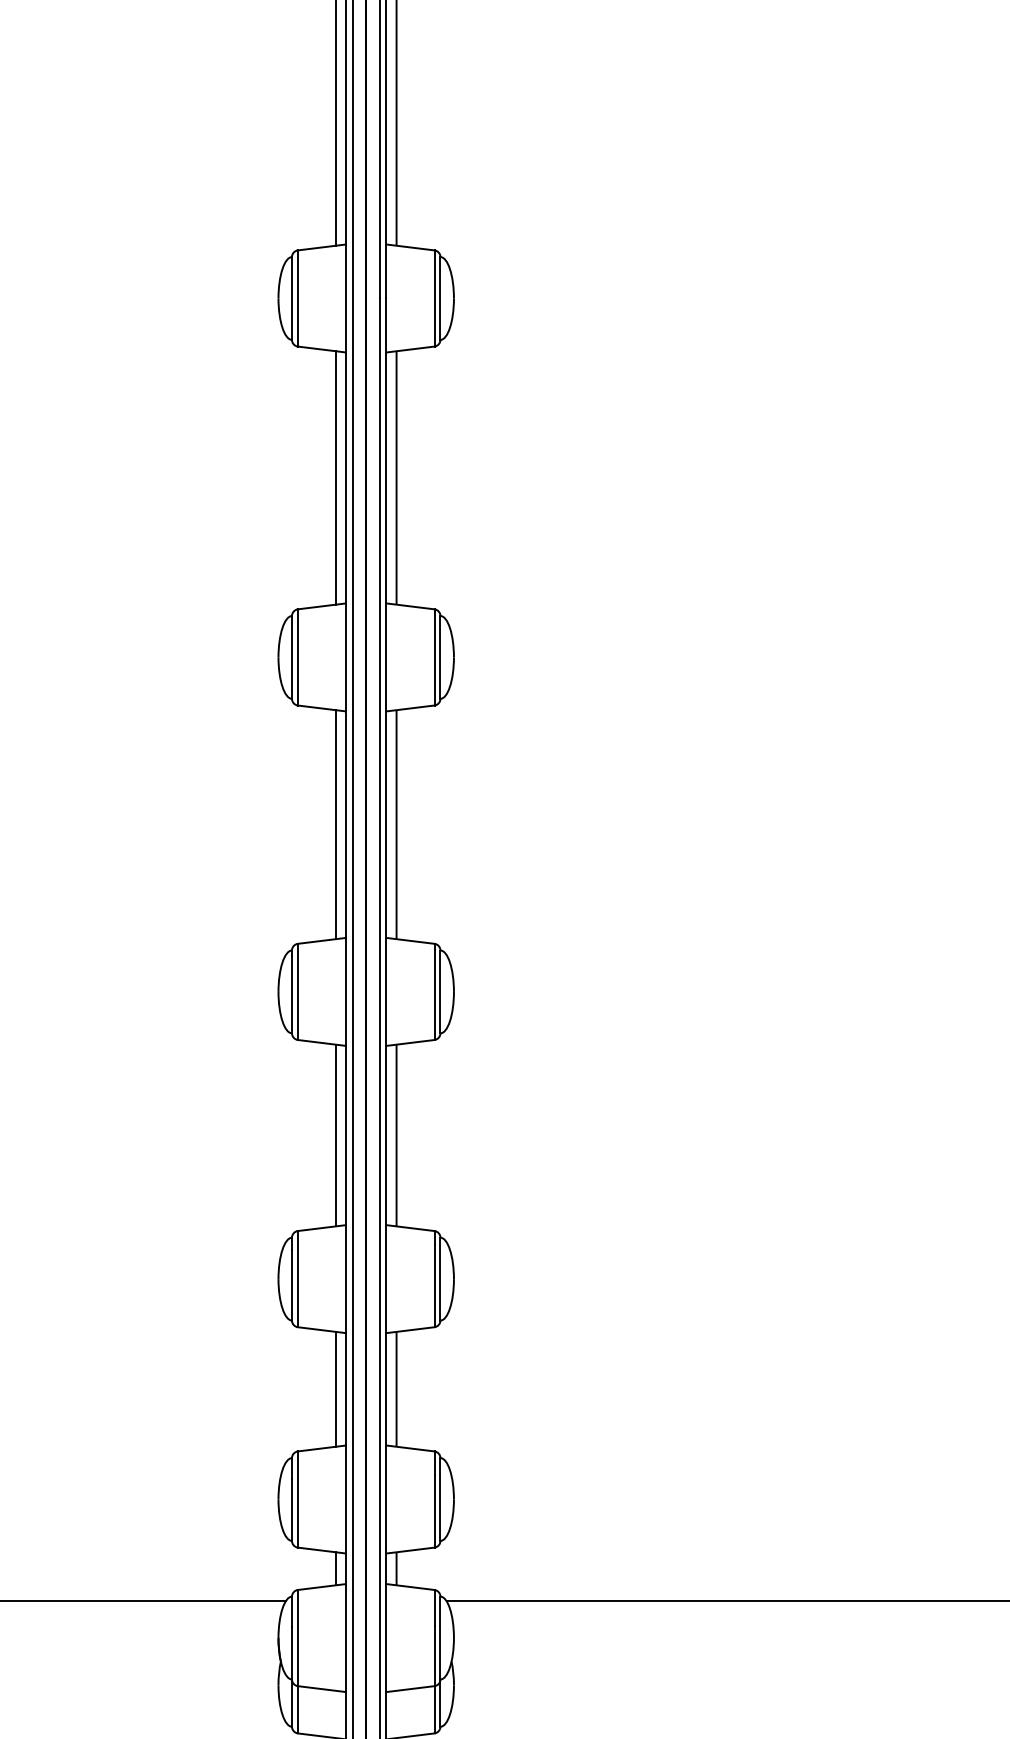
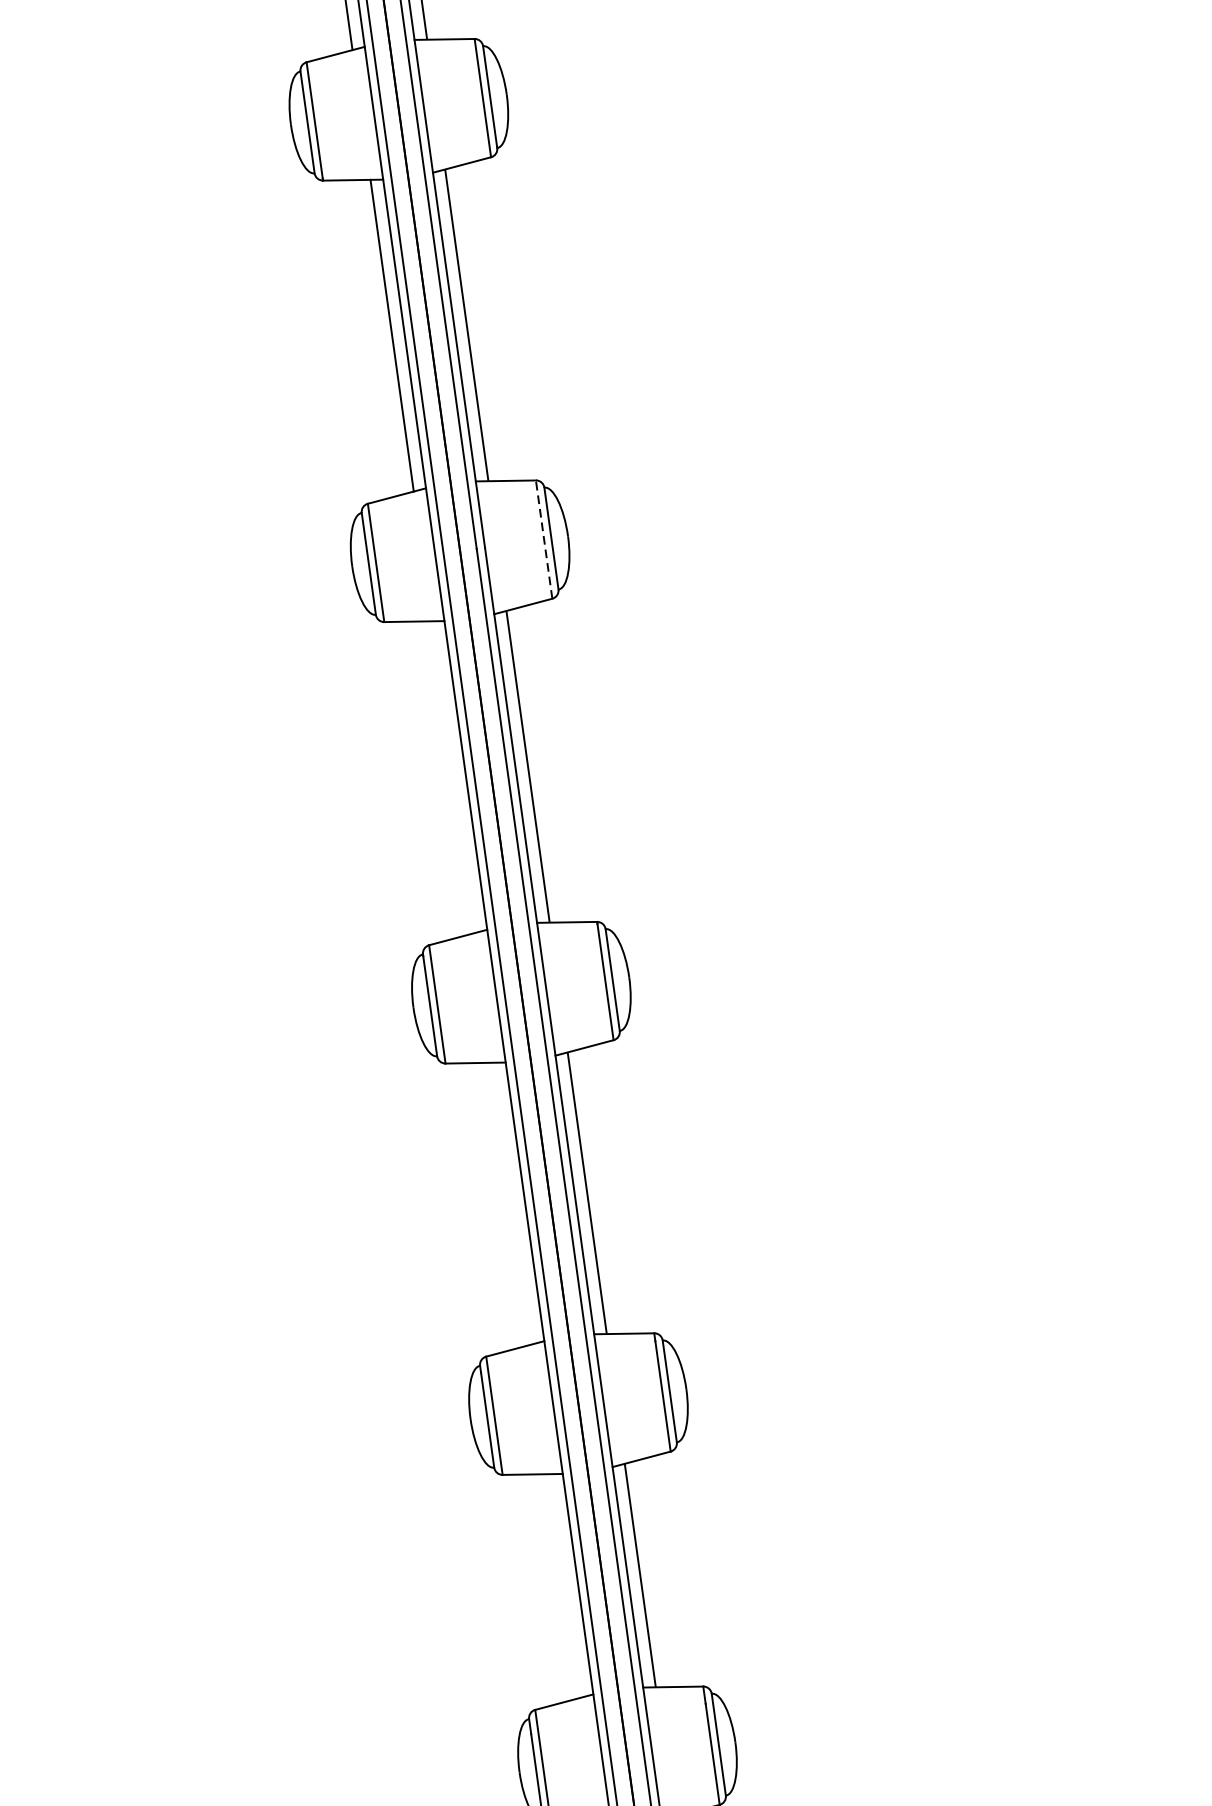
line: (434, 298) -> (544, 539), solid -> dashed
line: (335, 477) -> (452, 776), removed
line: (335, 824) -> (512, 1203), removed
line: (335, 1135) -> (565, 1585), removed

